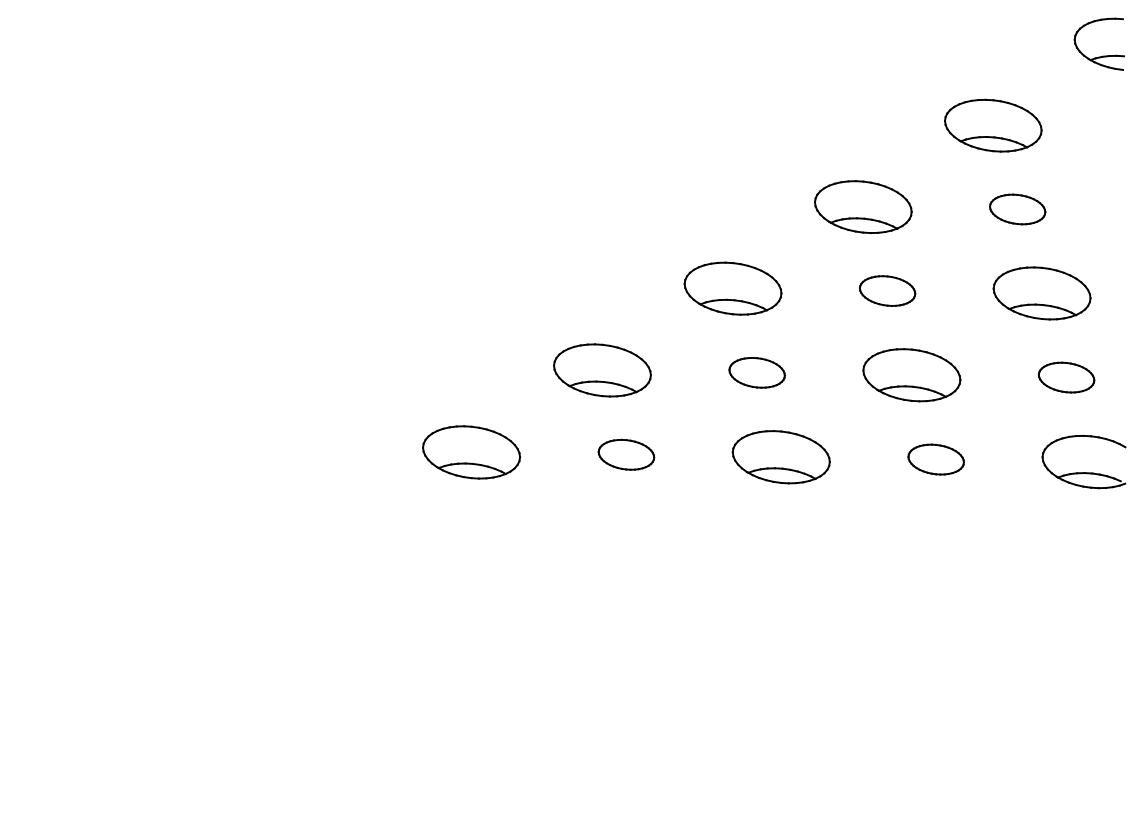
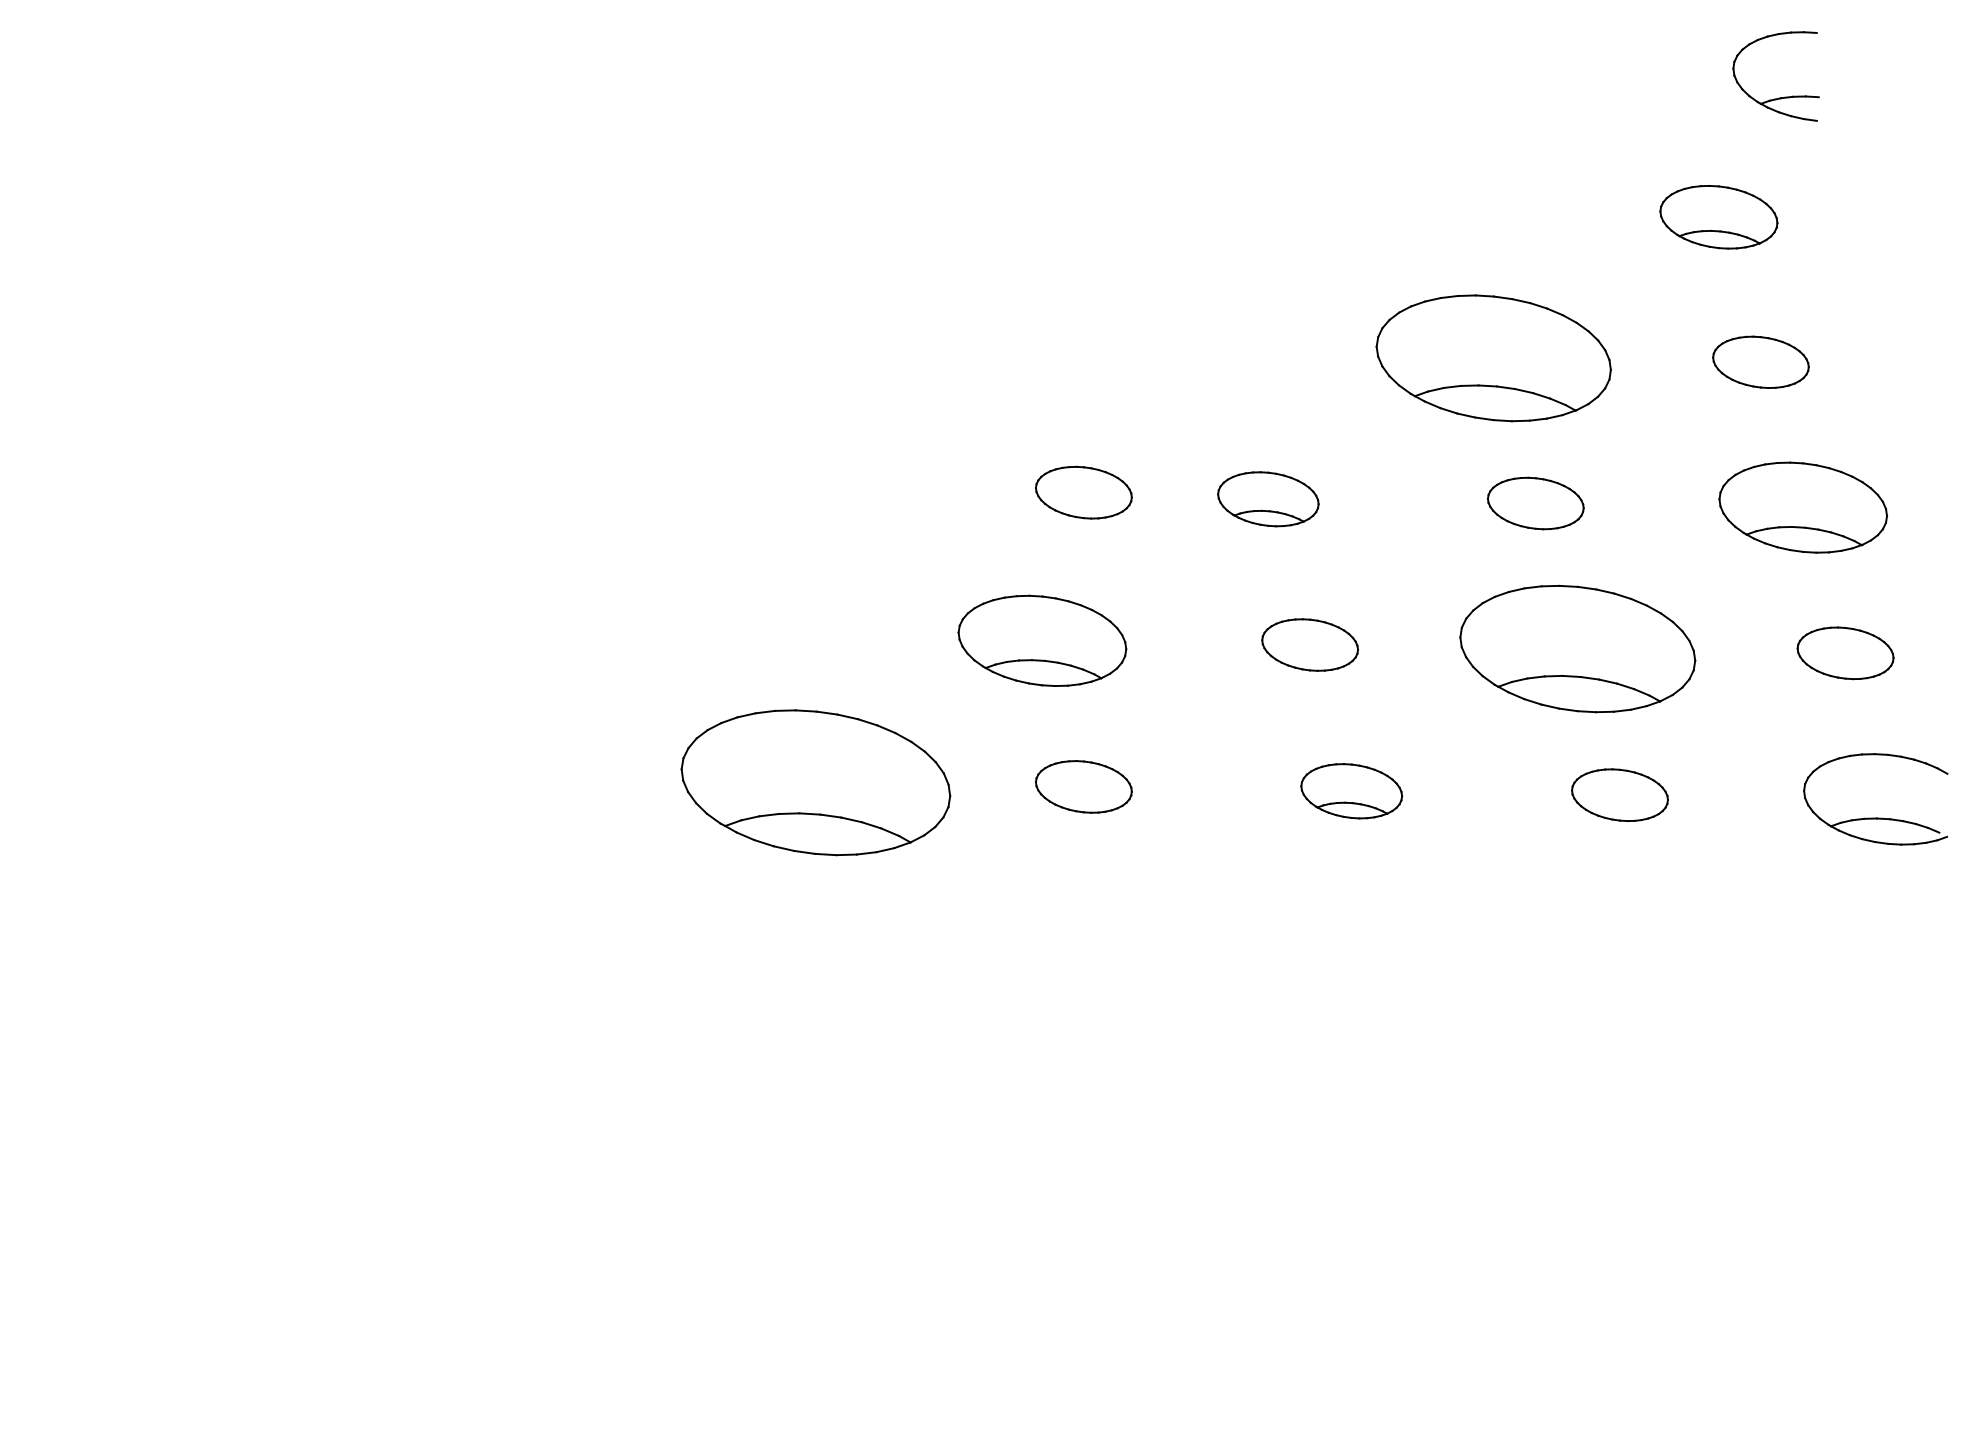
part: (1102, 55) -> (1781, 95), moved
part: (993, 125) -> (1719, 216), size x0.7
part: (863, 206) -> (1494, 357), size x1.4
part: (626, 284) -> (1084, 492), added
part: (732, 288) -> (1267, 499), size x0.6
part: (911, 375) -> (1577, 649), size x1.4
part: (471, 452) -> (815, 782), size x1.6
part: (780, 457) -> (1350, 791), size x0.6

